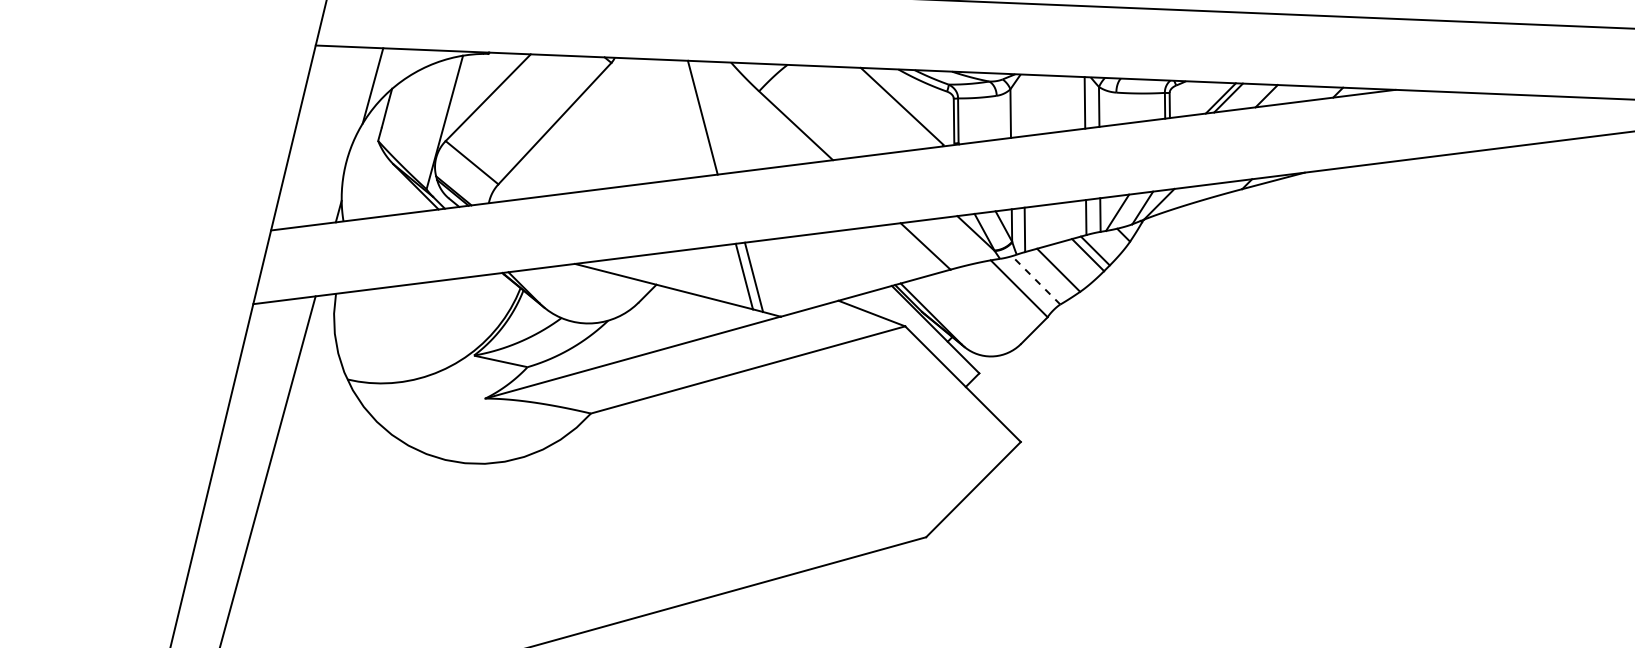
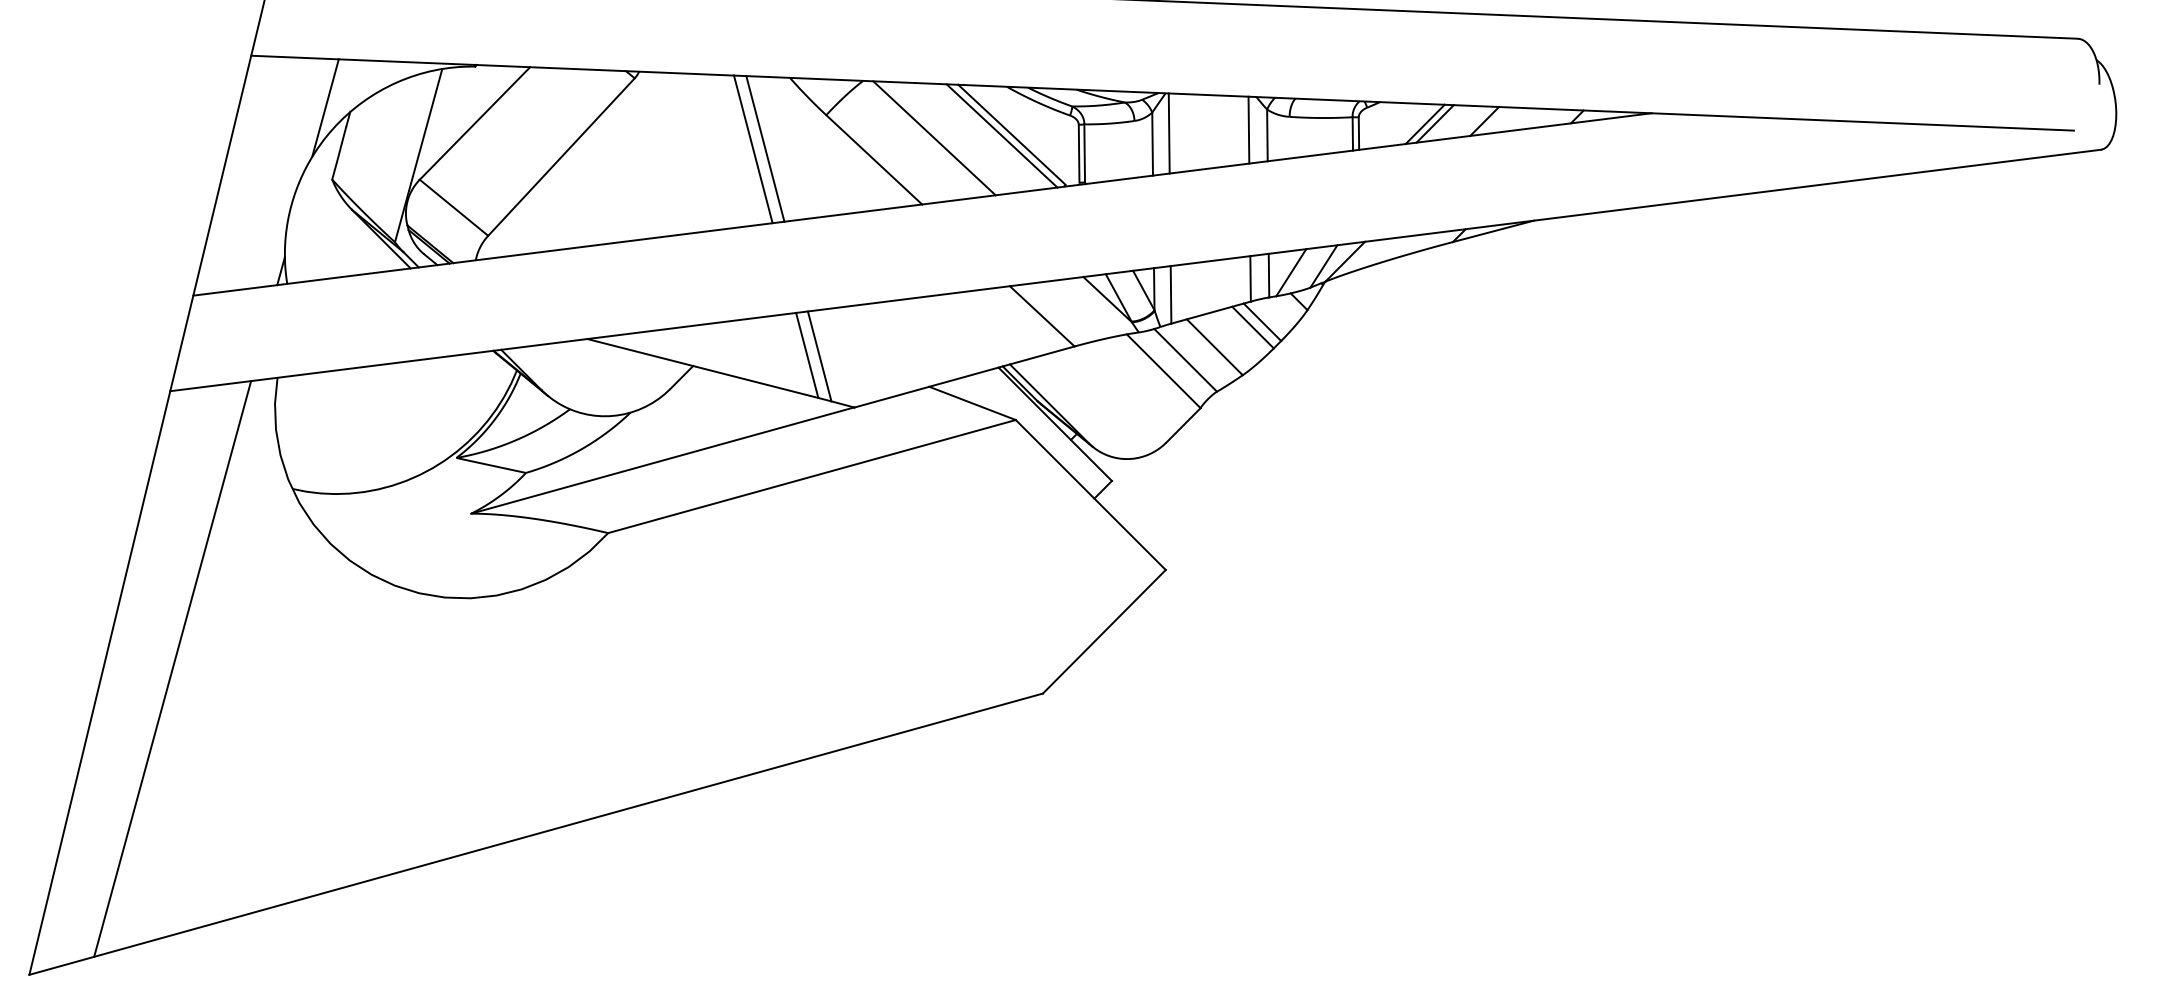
line: (1022, 105) -> (1168, 133), added
line: (894, 107) -> (1001, 135), added
line: (842, 109) -> (934, 138), added
line: (712, 117) -> (765, 148), added
line: (1036, 279) -> (1185, 359), dashed -> solid

